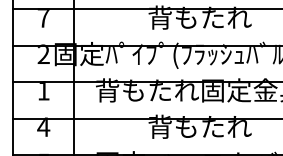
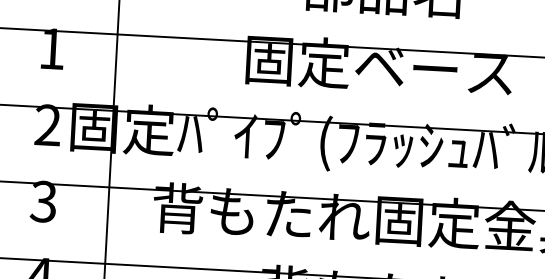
text: (199, 17) -> (379, 65), 背もたれ -> 固定ベース
text: (43, 18) -> (51, 49), 7 -> 1
text: (43, 90) -> (43, 201), 1 -> 3

